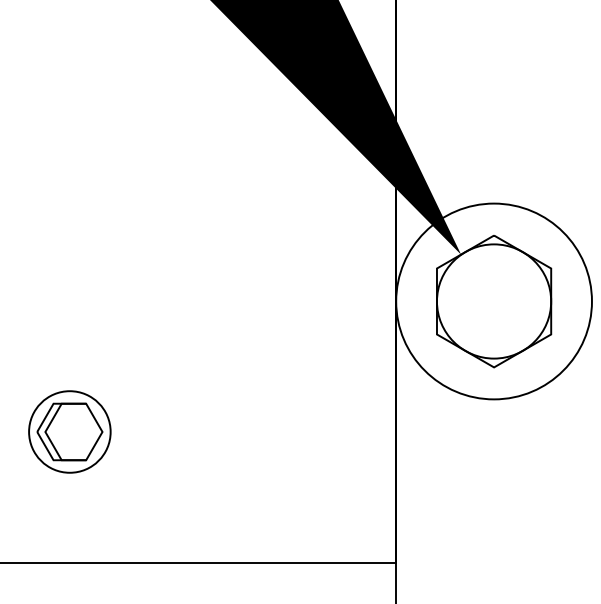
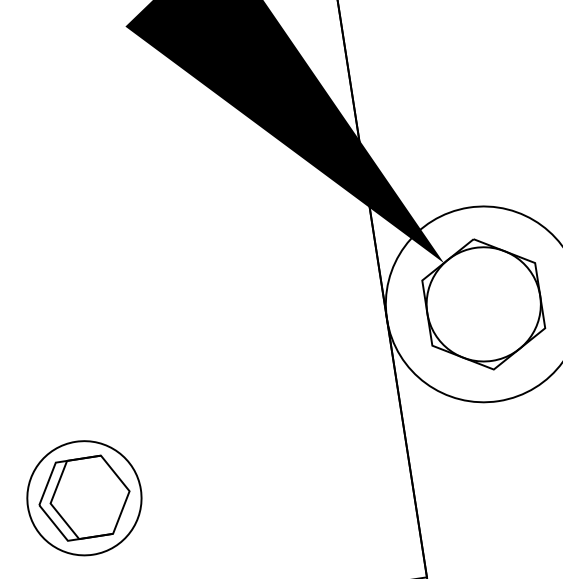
part: (69, 431) -> (84, 497), size x1.4

